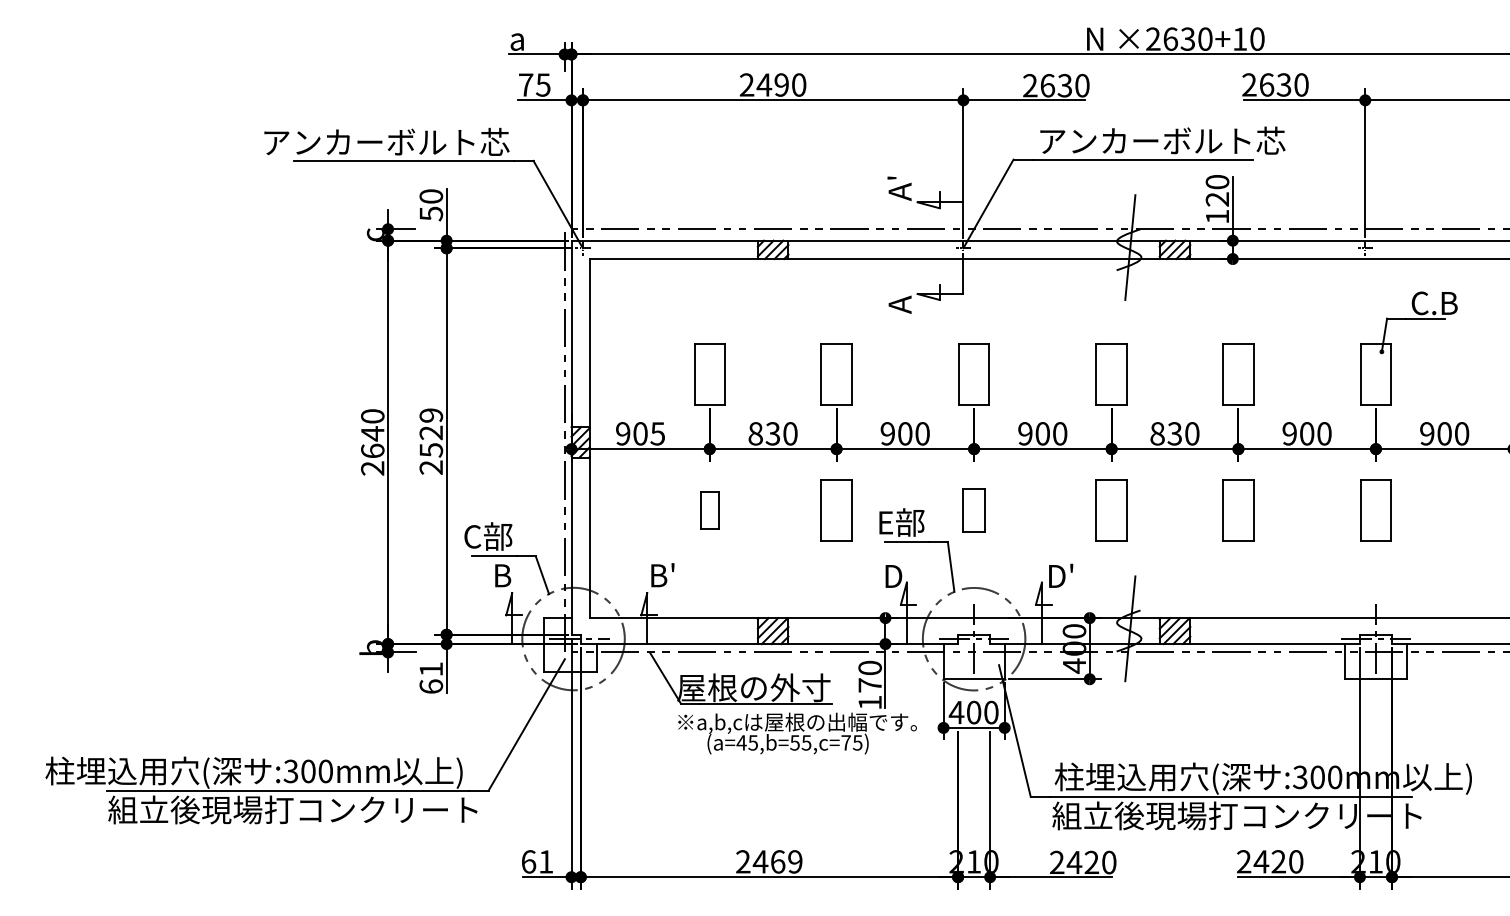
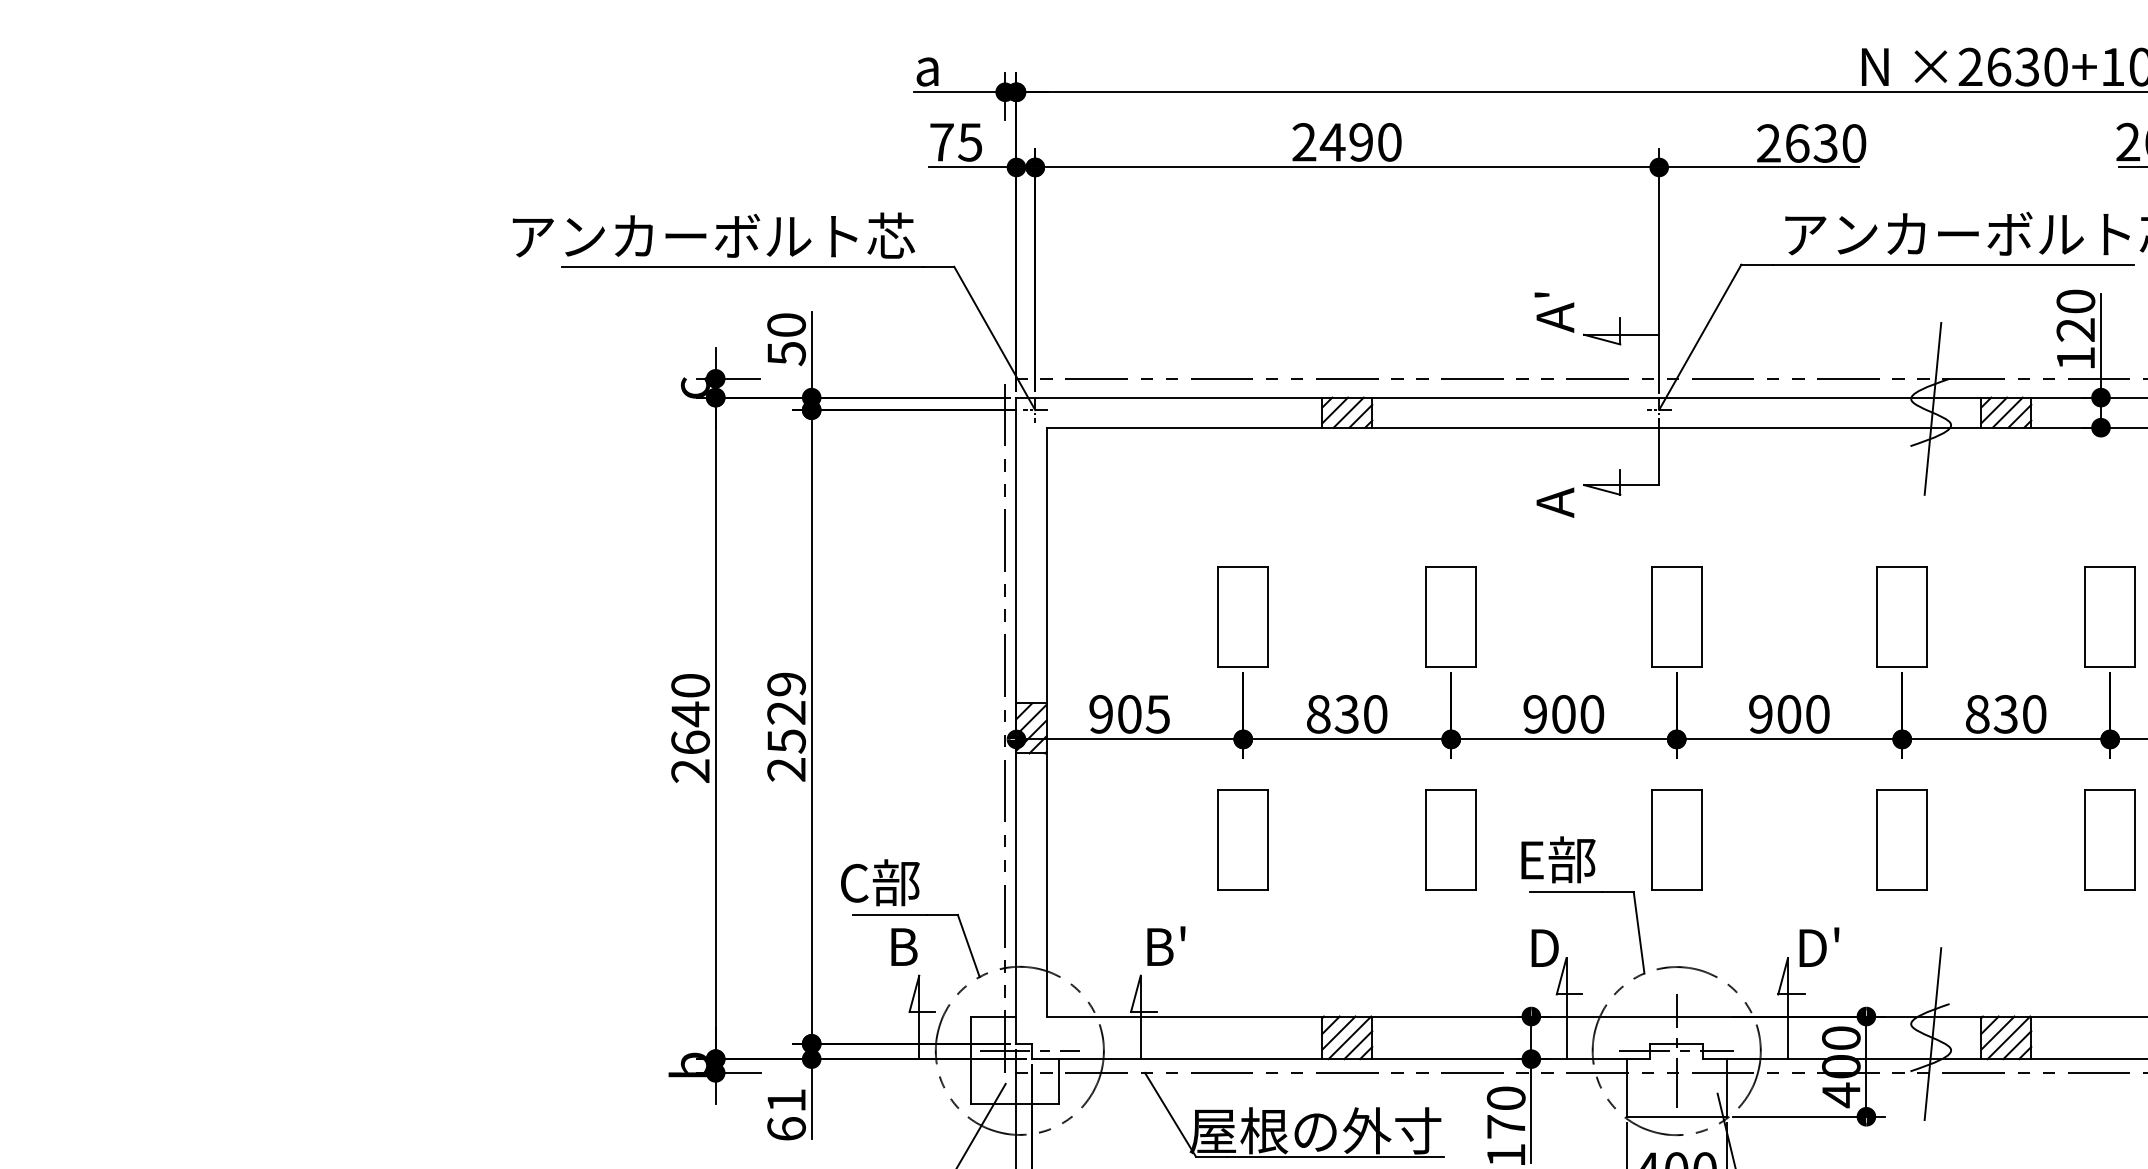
part: (709, 510) -> (1242, 840), size x1.67
part: (973, 510) -> (1675, 840), size x1.43

